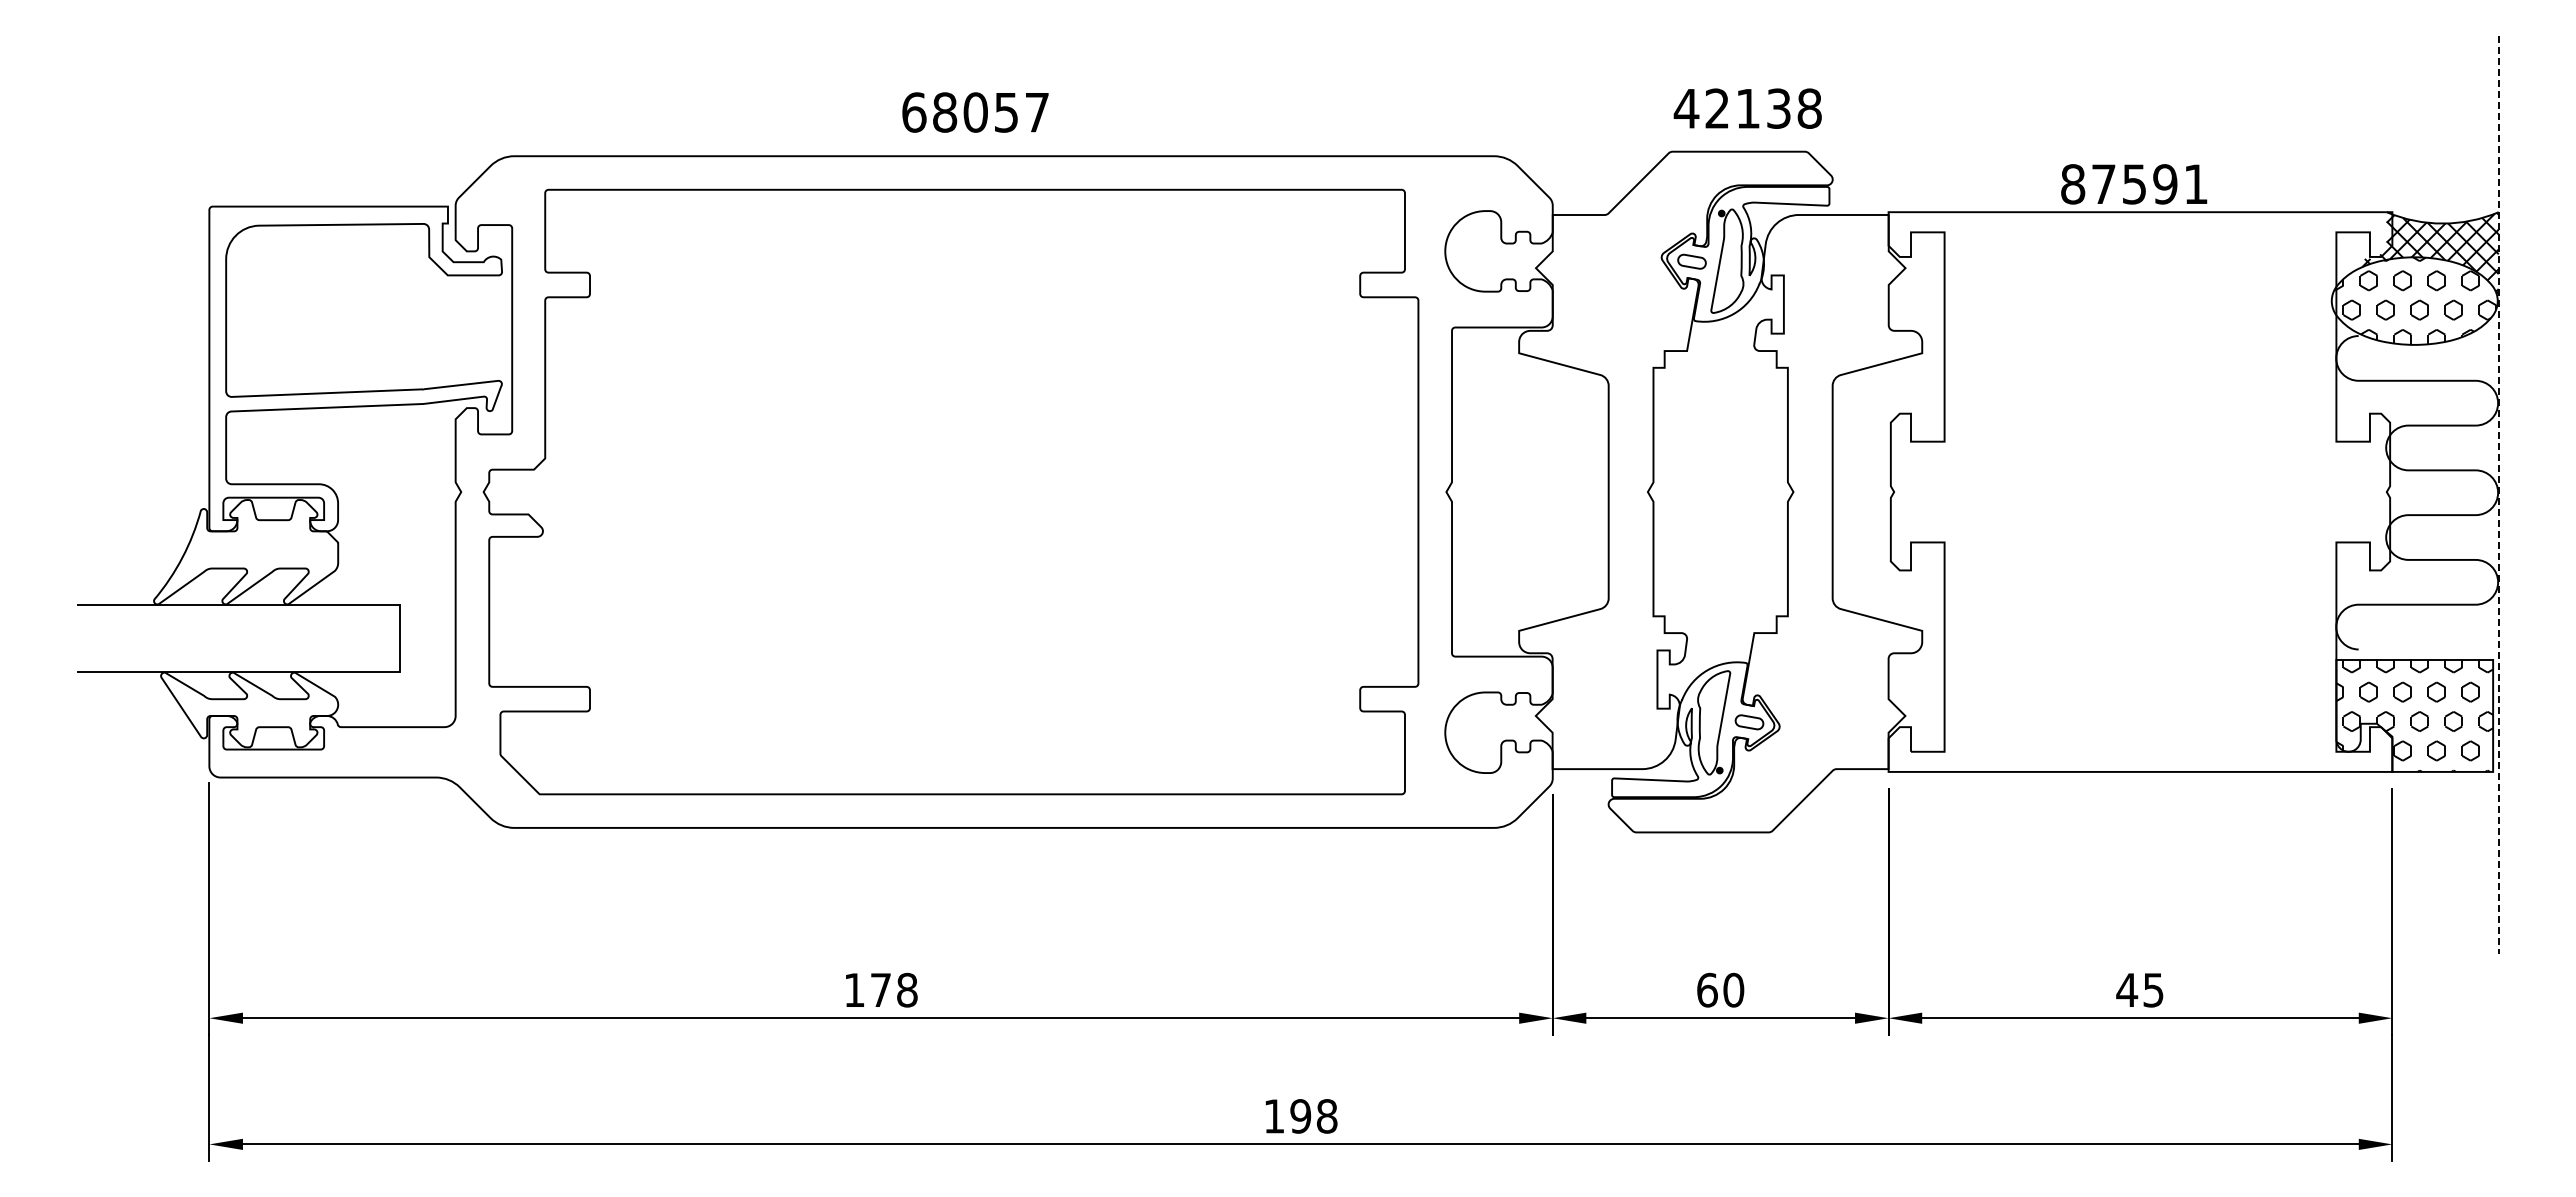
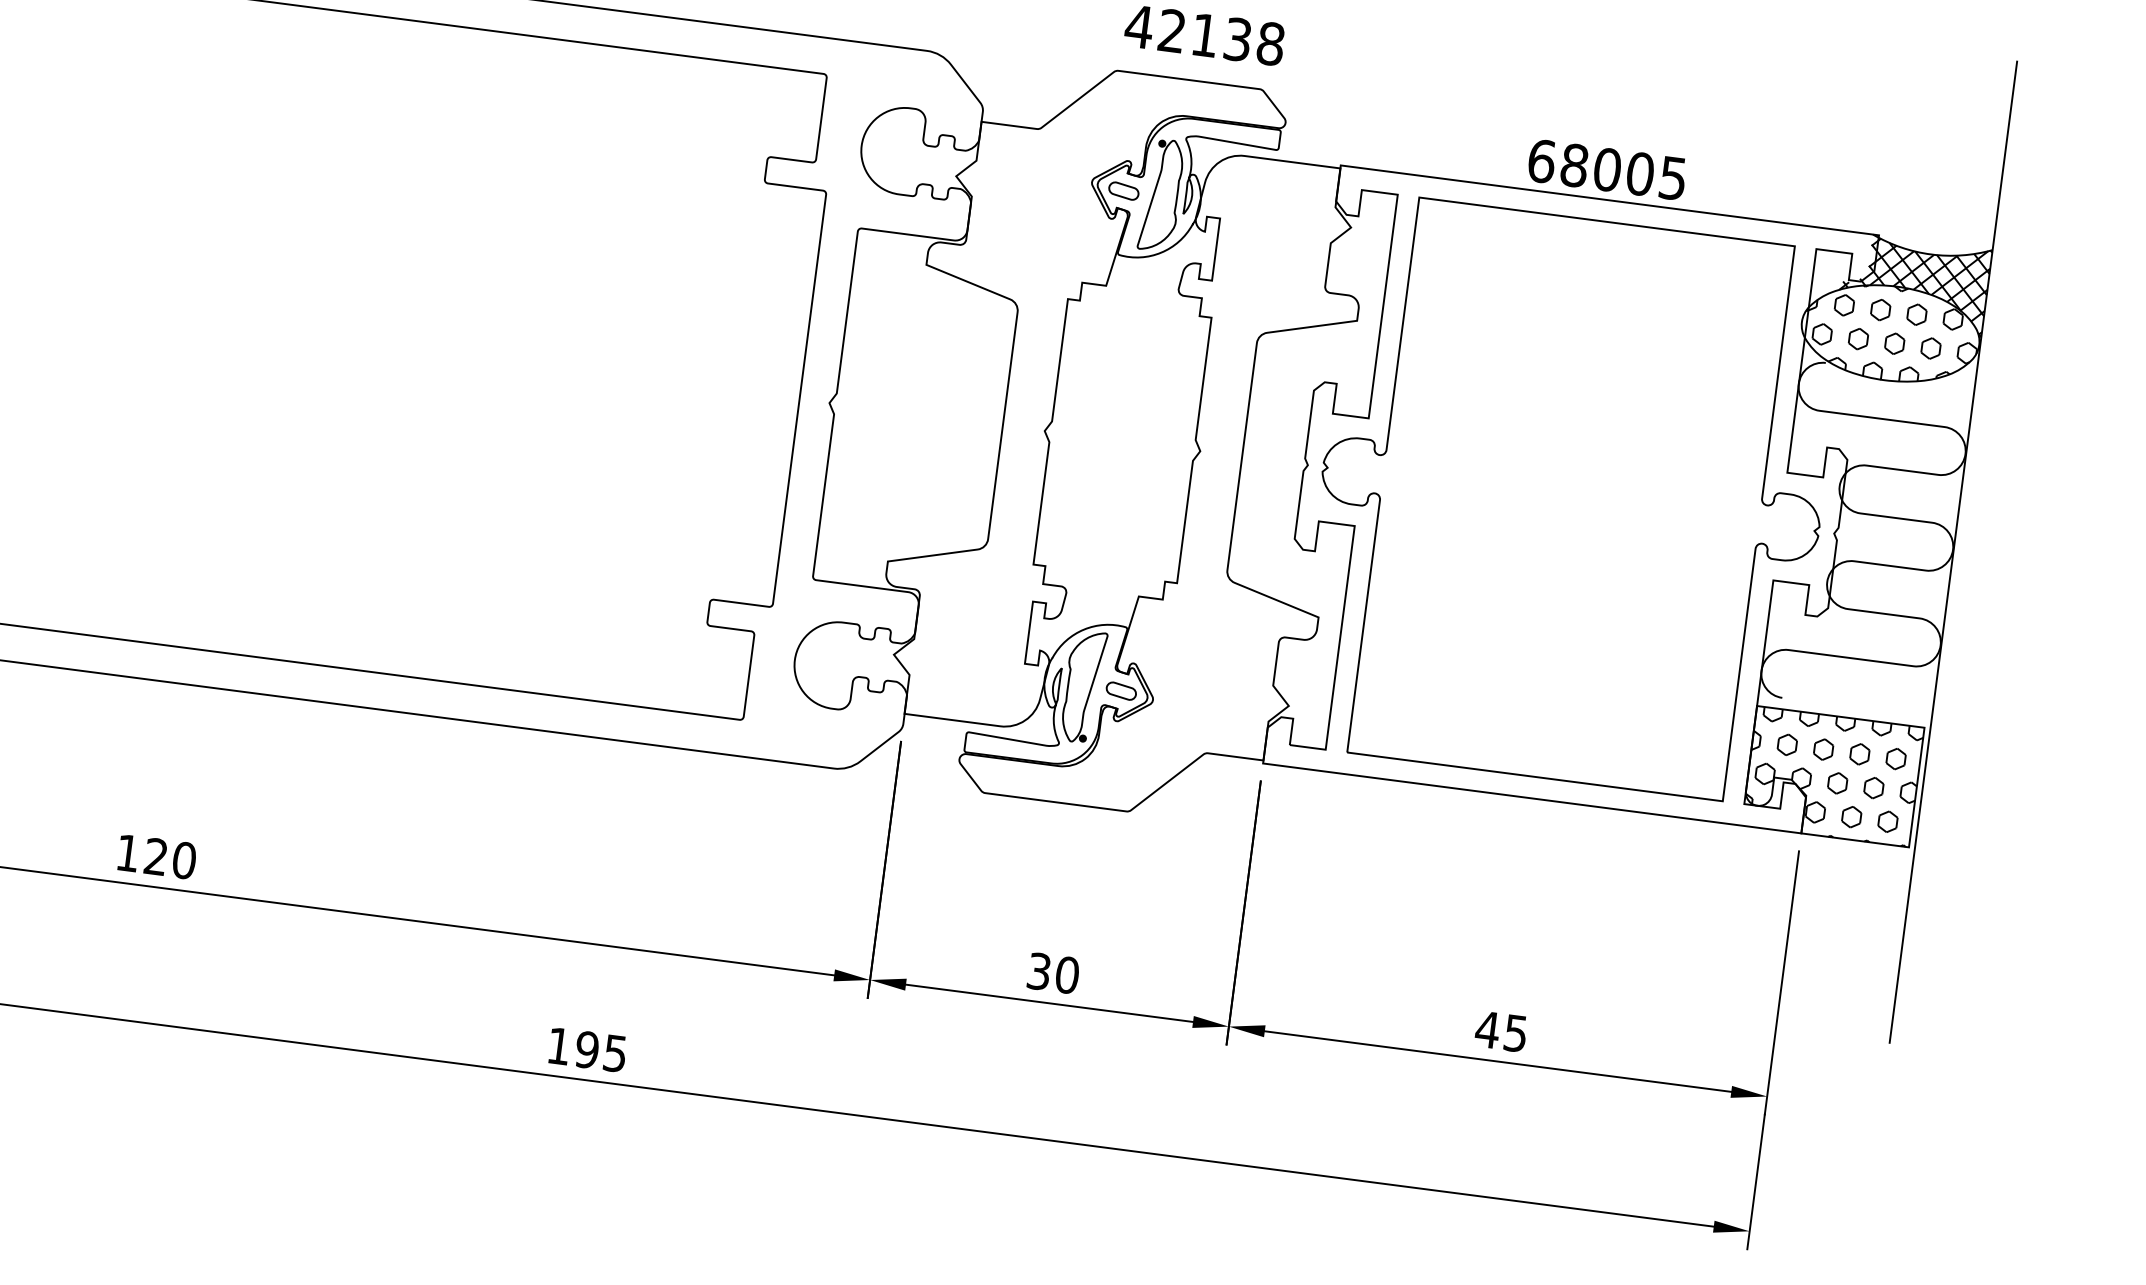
text: (2134, 184) -> (1607, 169), 87591 -> 68005
part: (2140, 491) -> (1571, 498), added
line: (2498, 495) -> (1953, 552), dashed -> solid
text: (894, 989) -> (170, 857), 178 -> 120
text: (1707, 989) -> (1039, 970), 60 -> 30
text: (1326, 1116) -> (614, 1053), 198 -> 195

